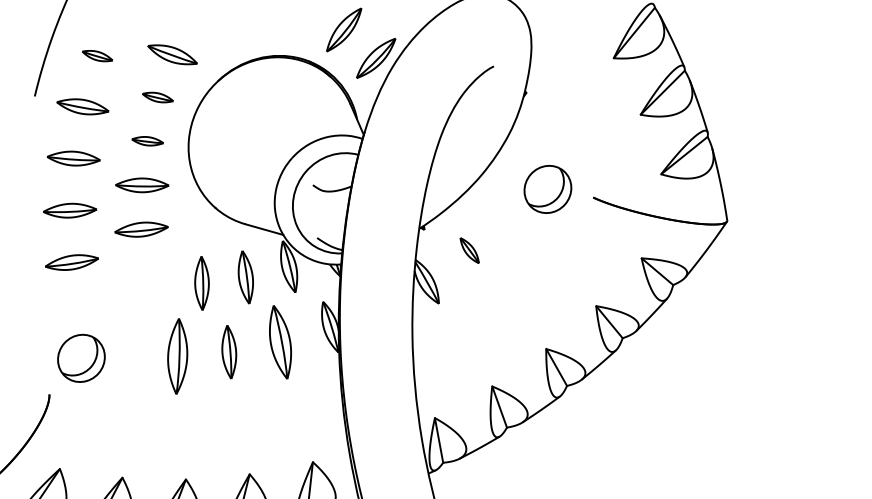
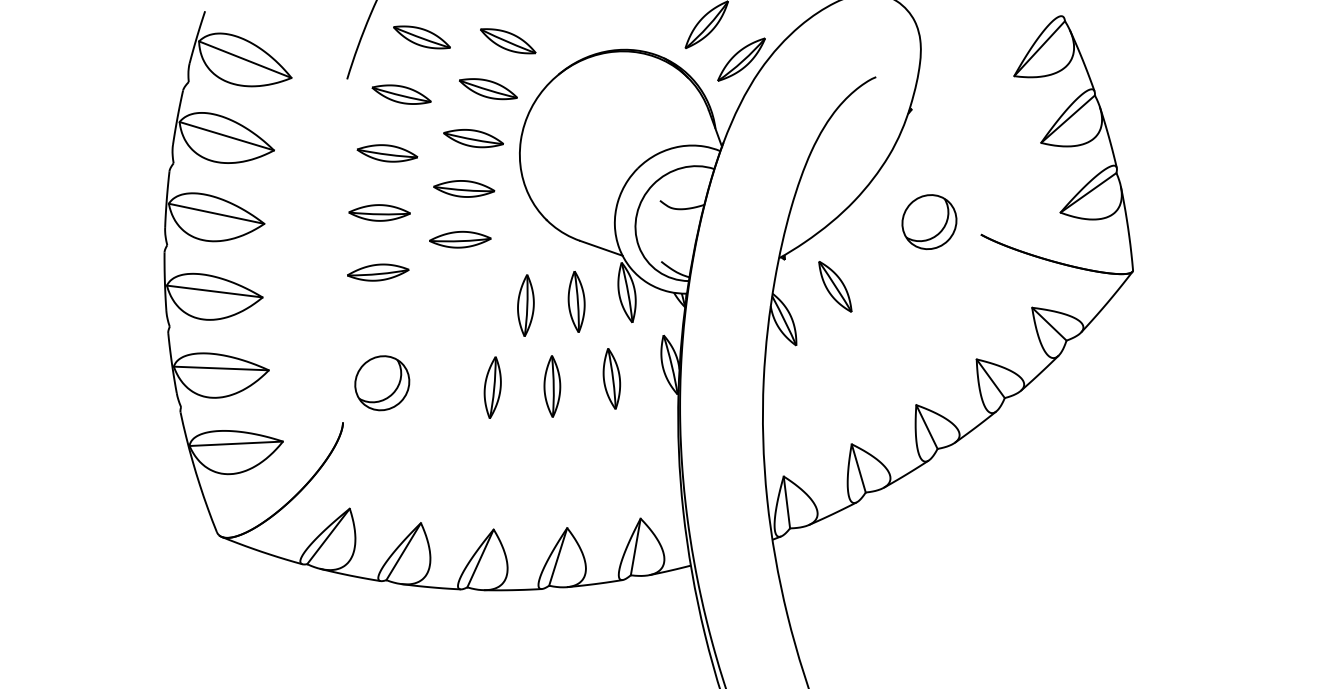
part: (97, 56) -> (421, 37), size x1.67
part: (158, 97) -> (488, 89), size x1.67
part: (147, 141) -> (473, 138), size x1.67
part: (469, 250) -> (835, 286), size x1.67
part: (280, 342) -> (611, 378), size x0.71
part: (177, 356) -> (492, 387), size x0.71

